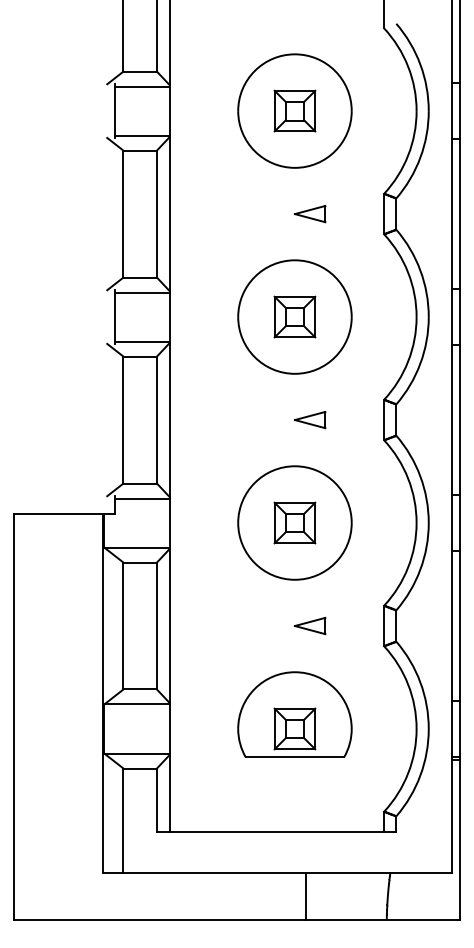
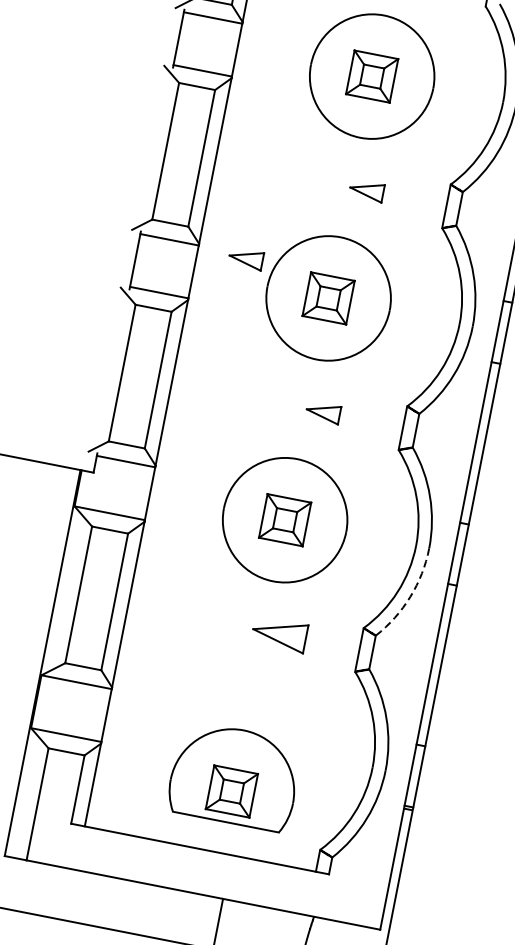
part: (214, 296) -> (246, 259), added
arc: (420, 569) -> (410, 596), solid -> dashed
part: (310, 625) -> (280, 633), size x1.6
part: (294, 714) -> (234, 775), moved

